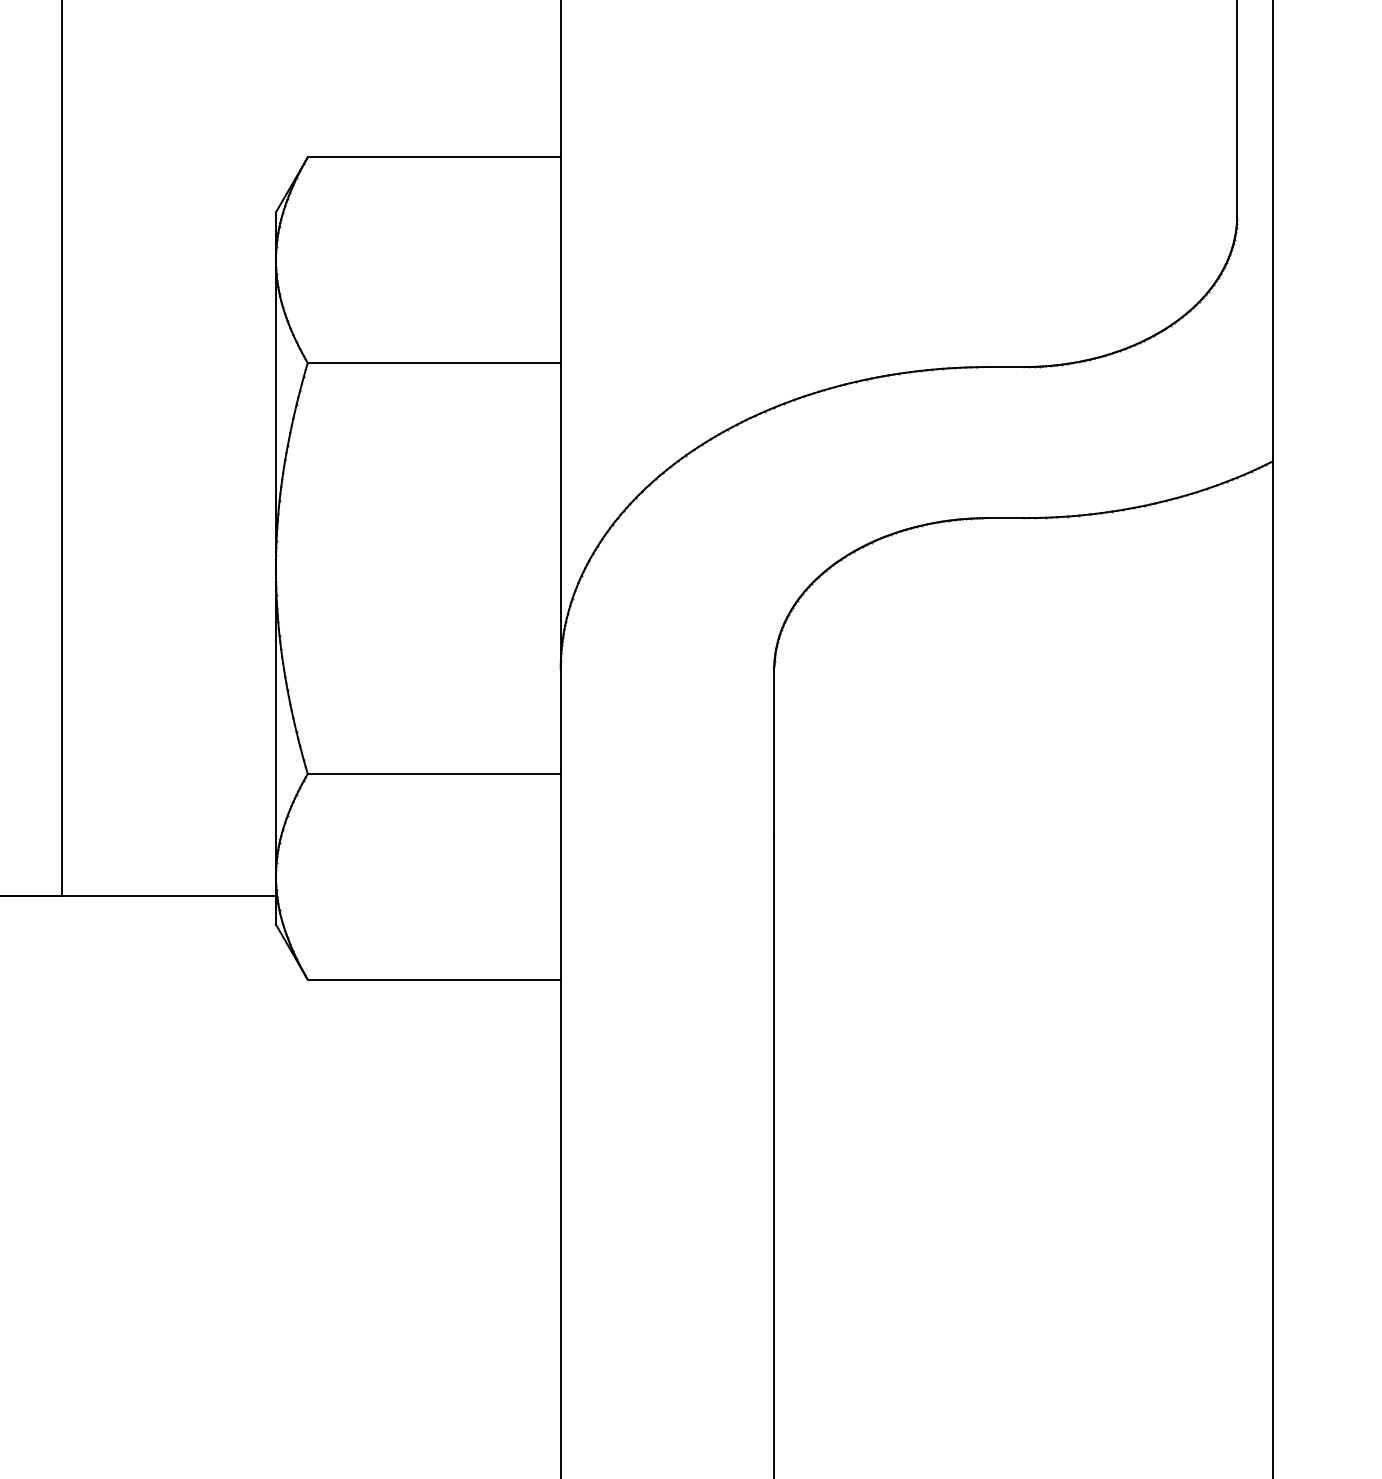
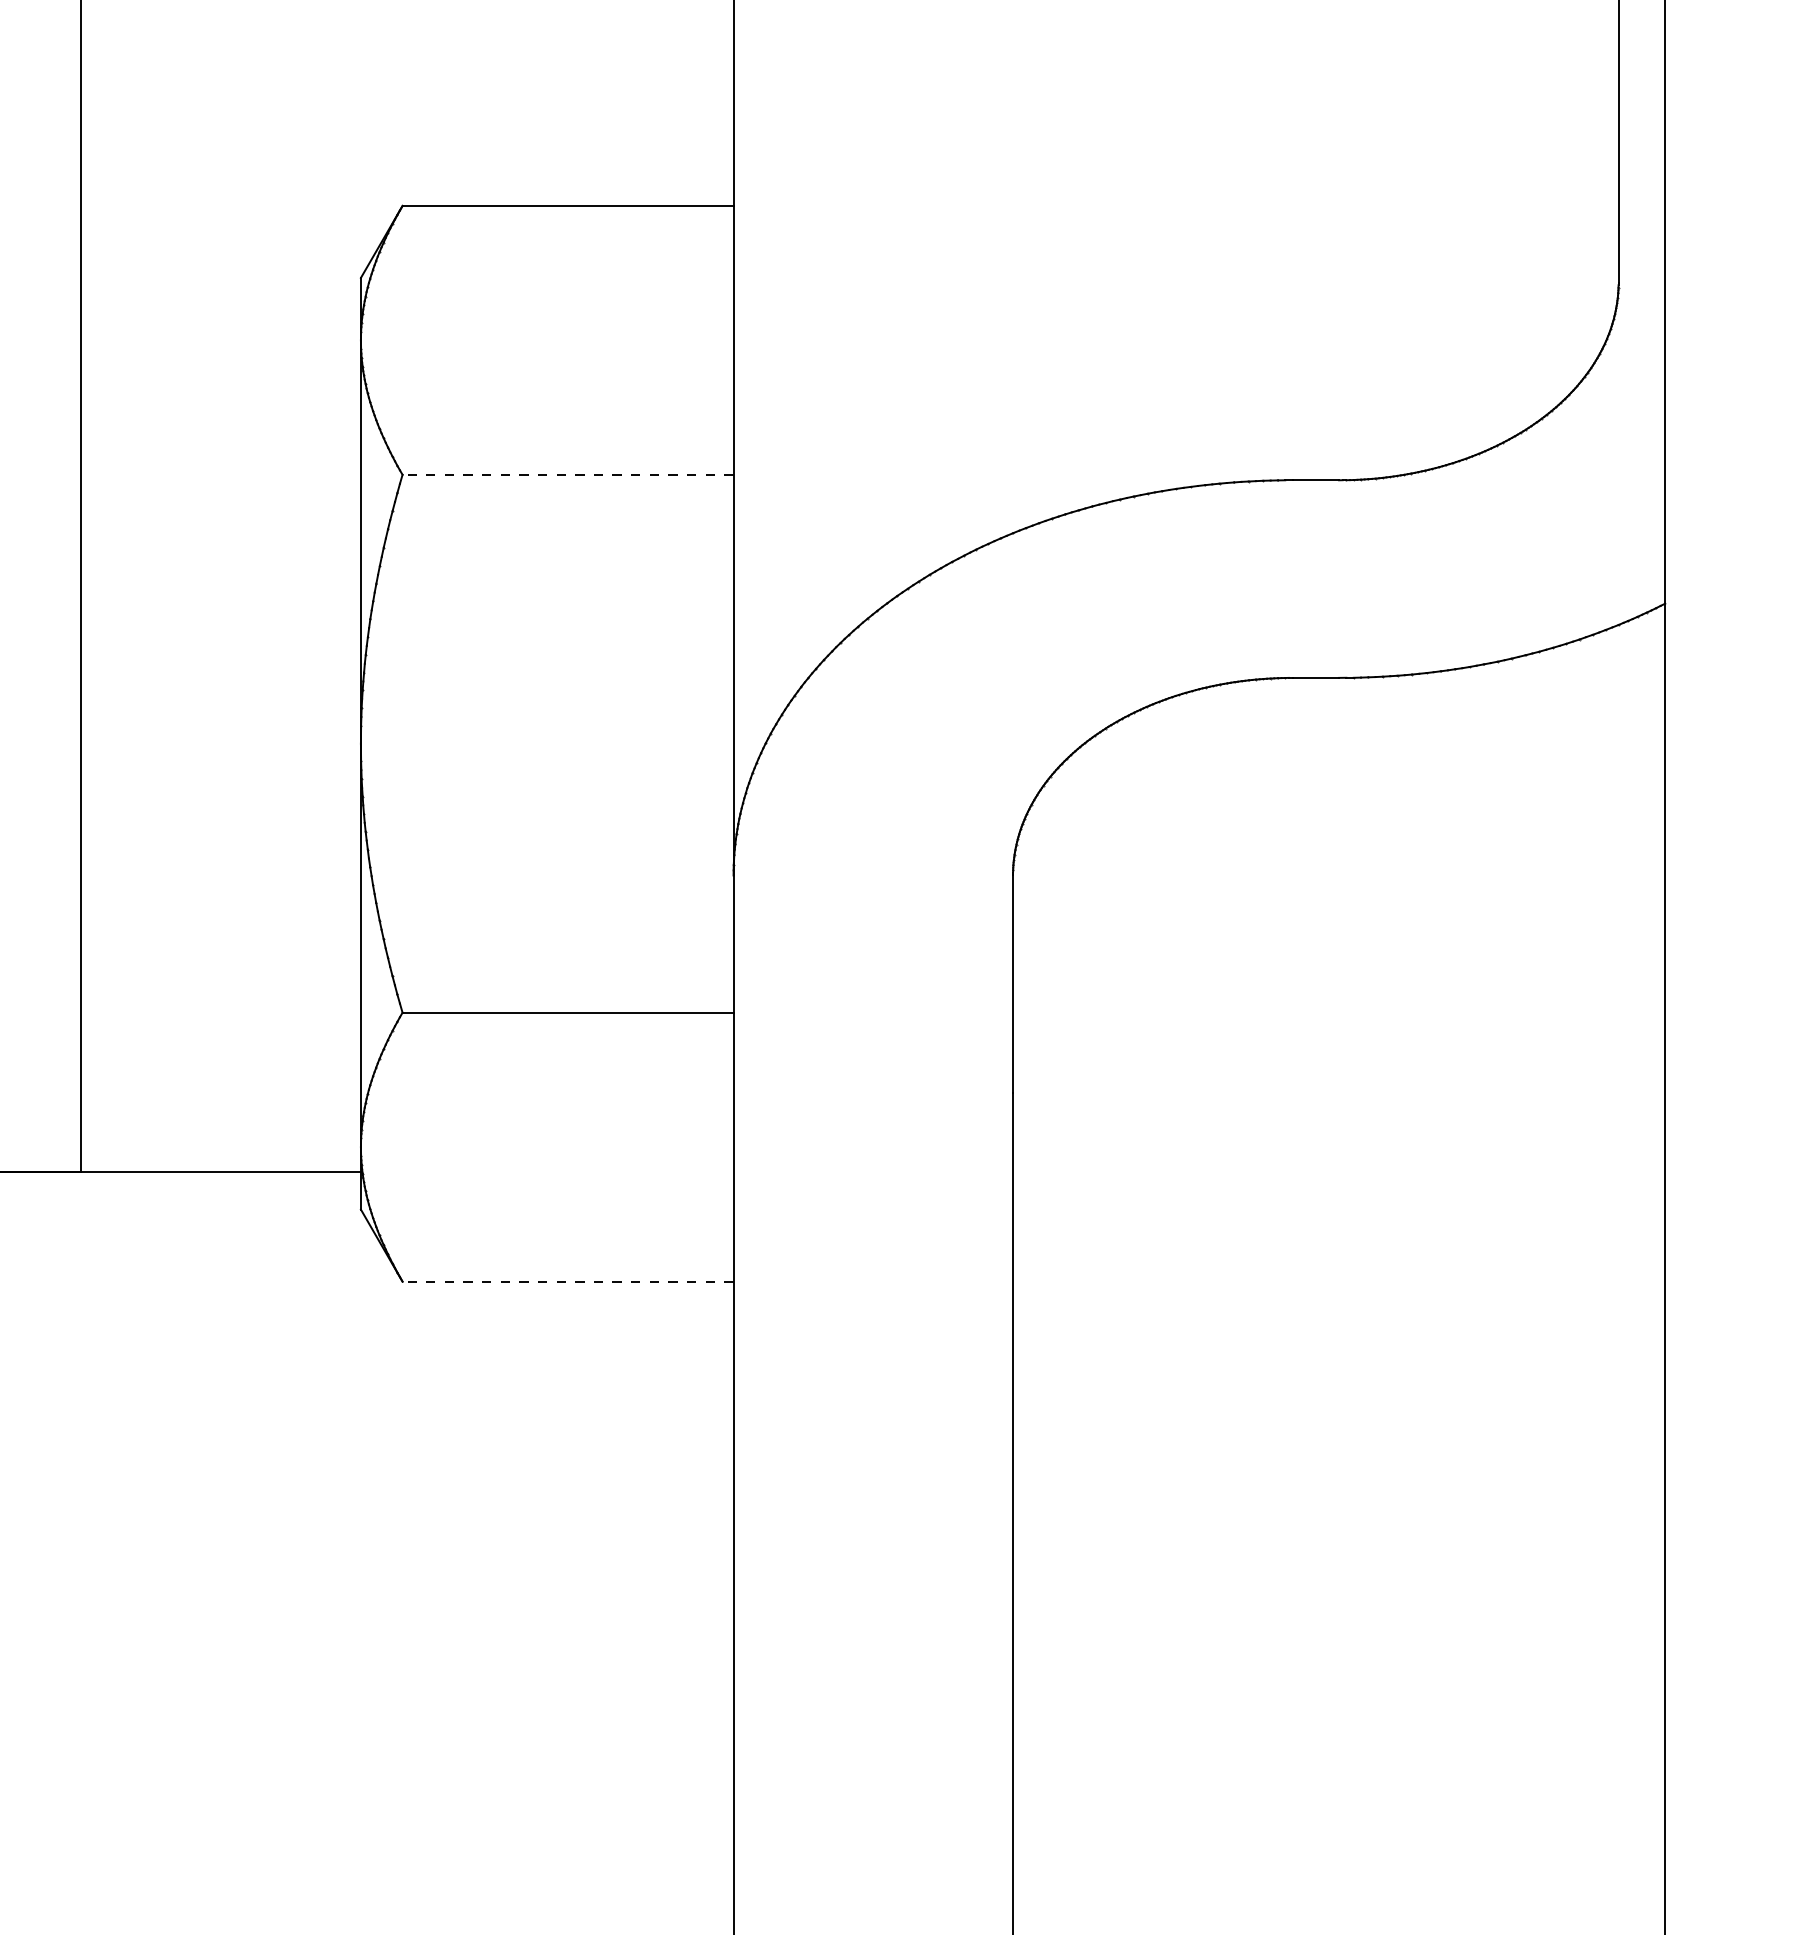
line: (433, 362) -> (567, 474), solid -> dashed
line: (433, 979) -> (567, 1281), solid -> dashed

